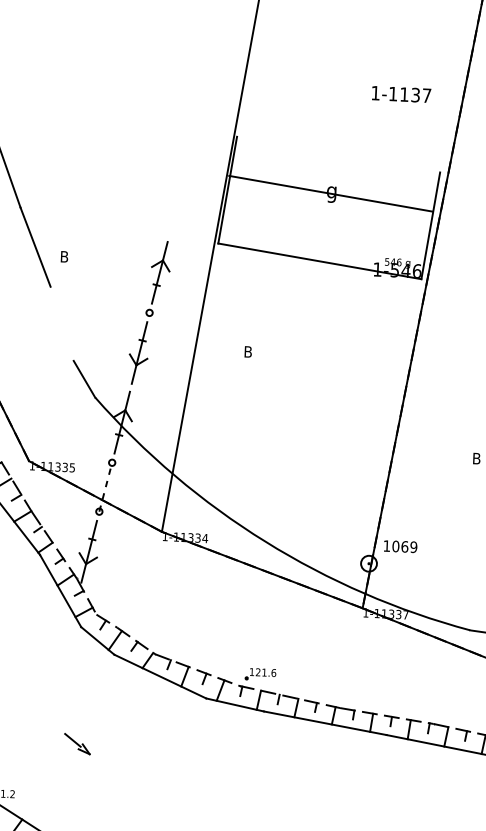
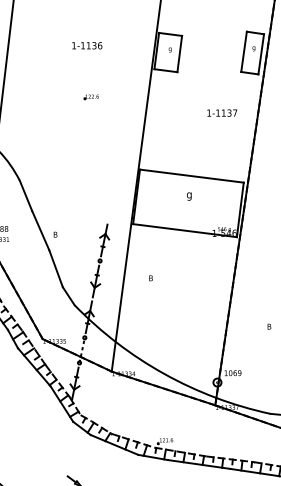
text: (402, 93) -> (222, 112), moved
line: (330, 192) -> (191, 175), moved
line: (61, 323) -> (55, 268), added

